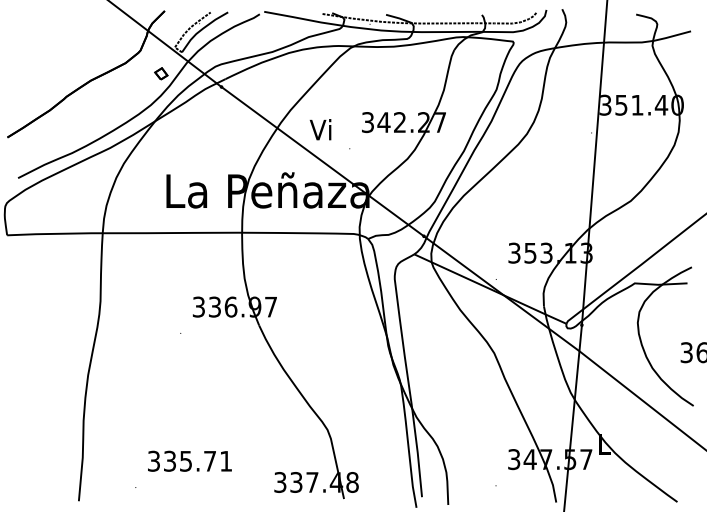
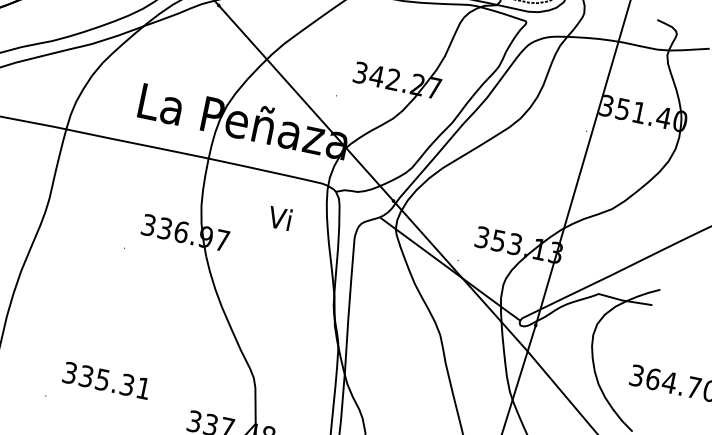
text: (320, 129) -> (279, 217), moved
text: (210, 460) -> (127, 384), 335.71 -> 335.31

